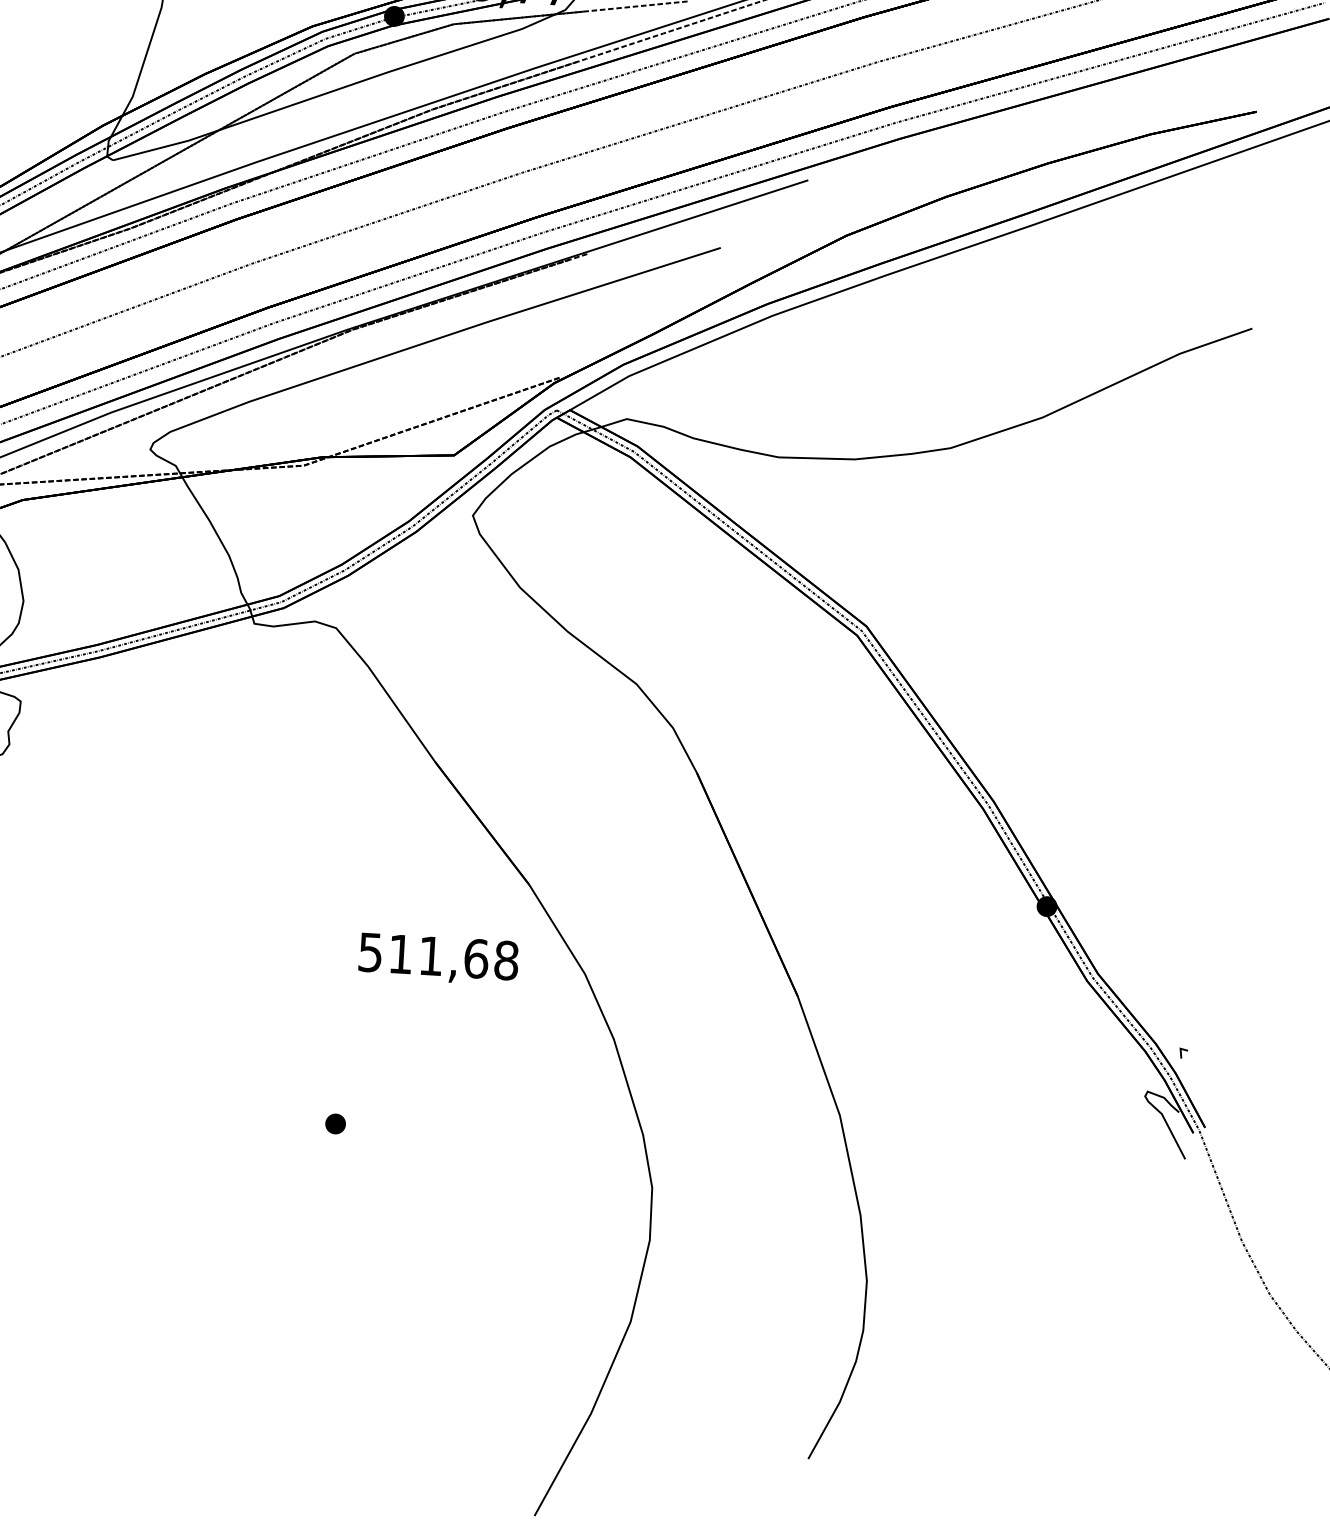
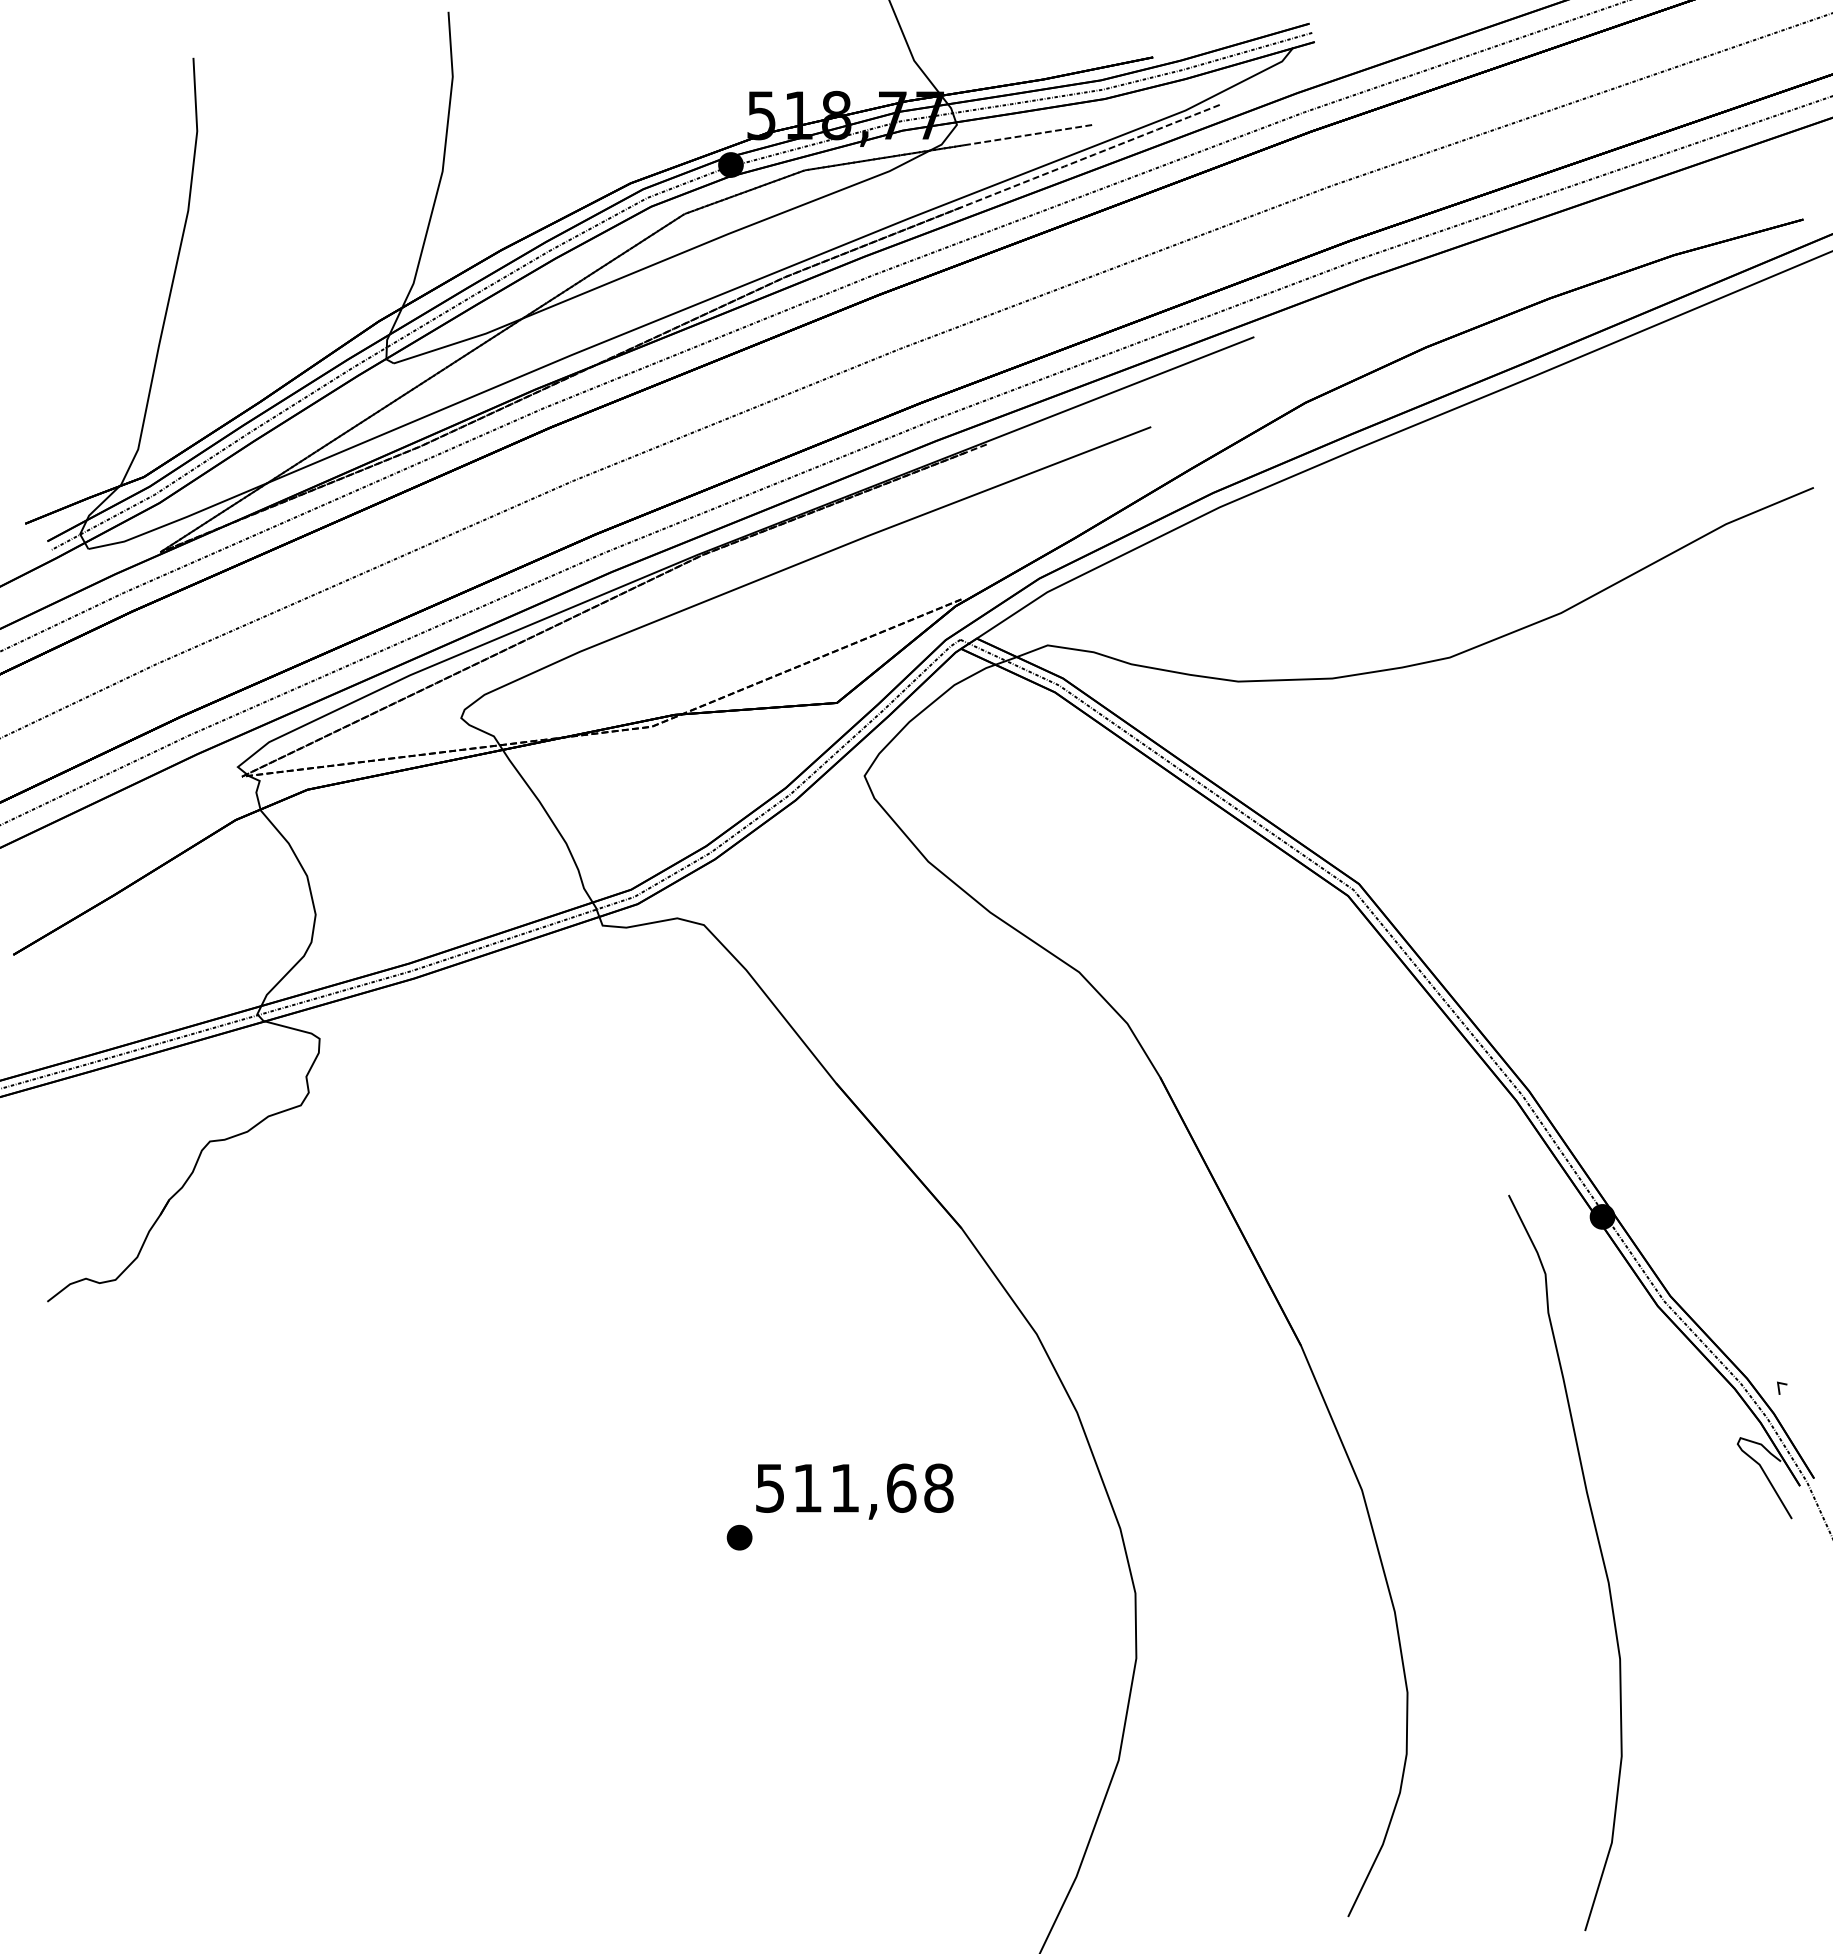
text: (438, 959) -> (854, 1491), moved
curve: (1029, 1178) -> (1600, 1553), added

